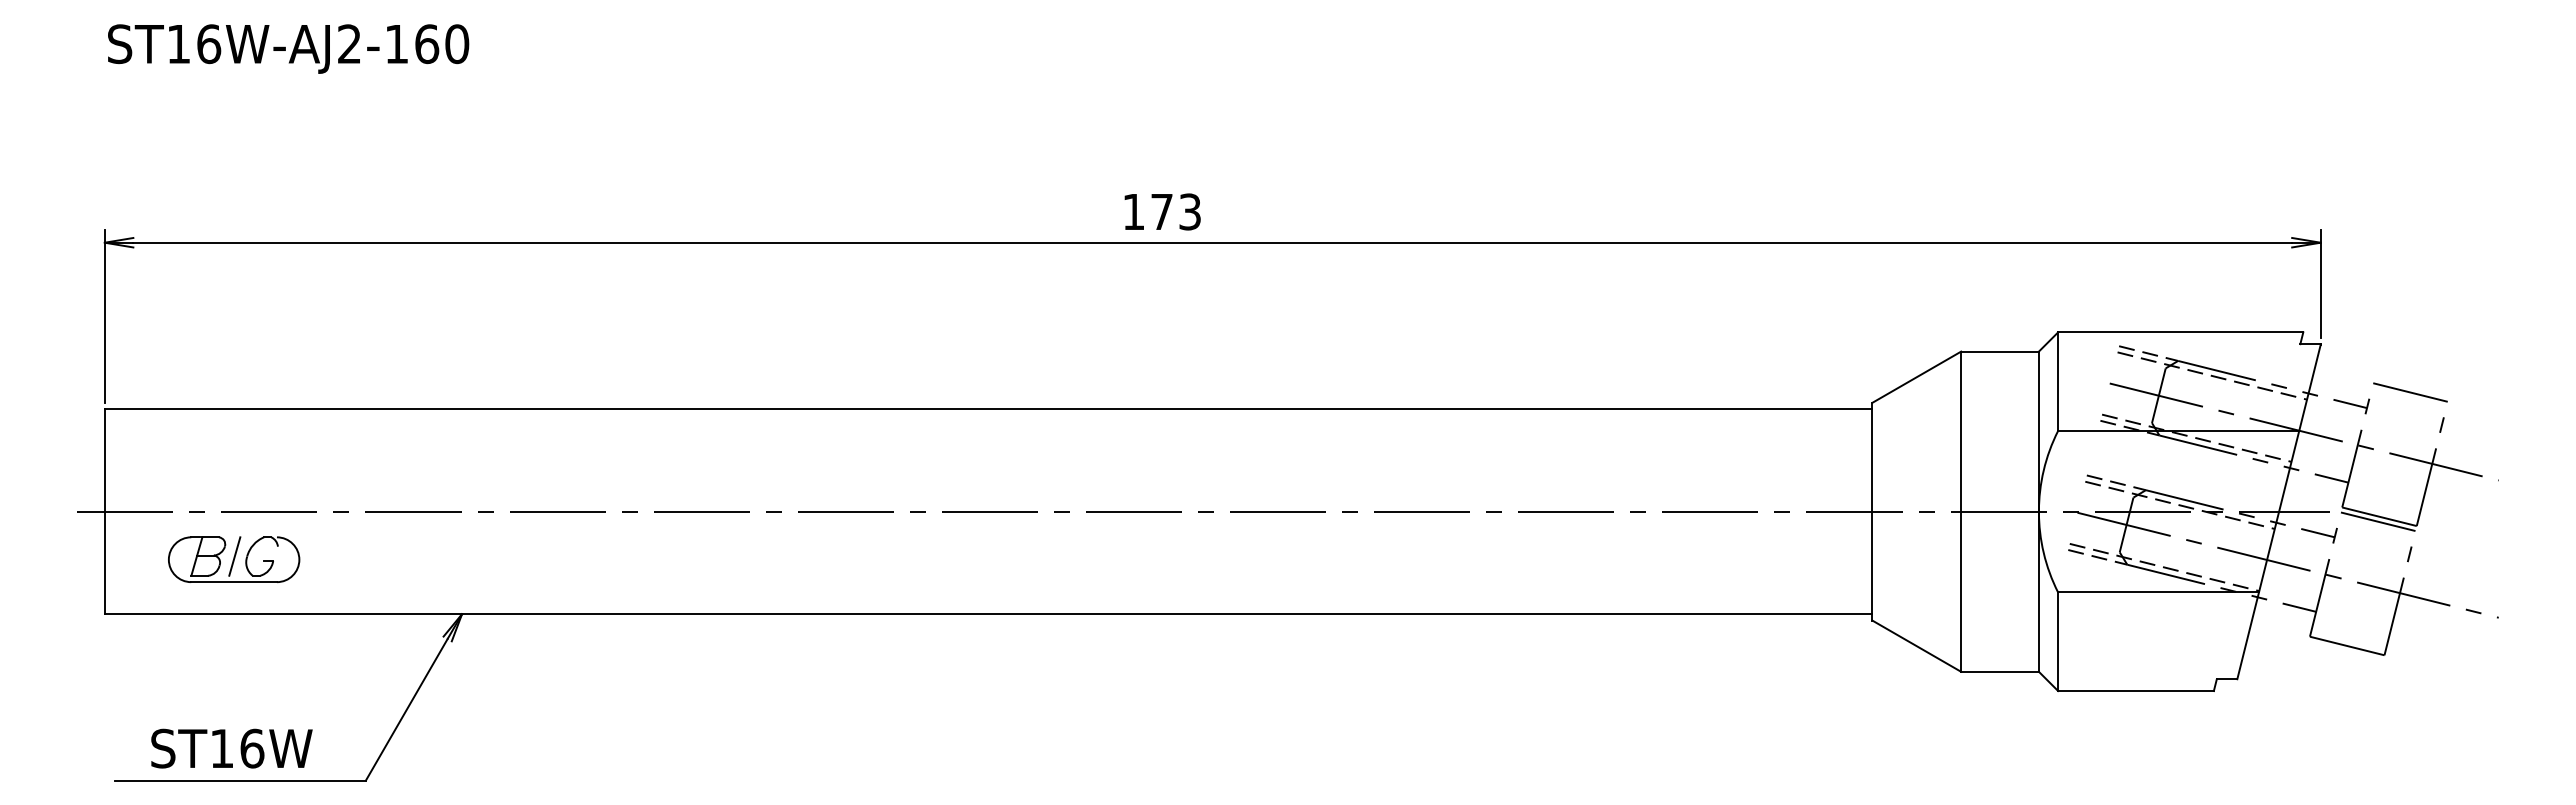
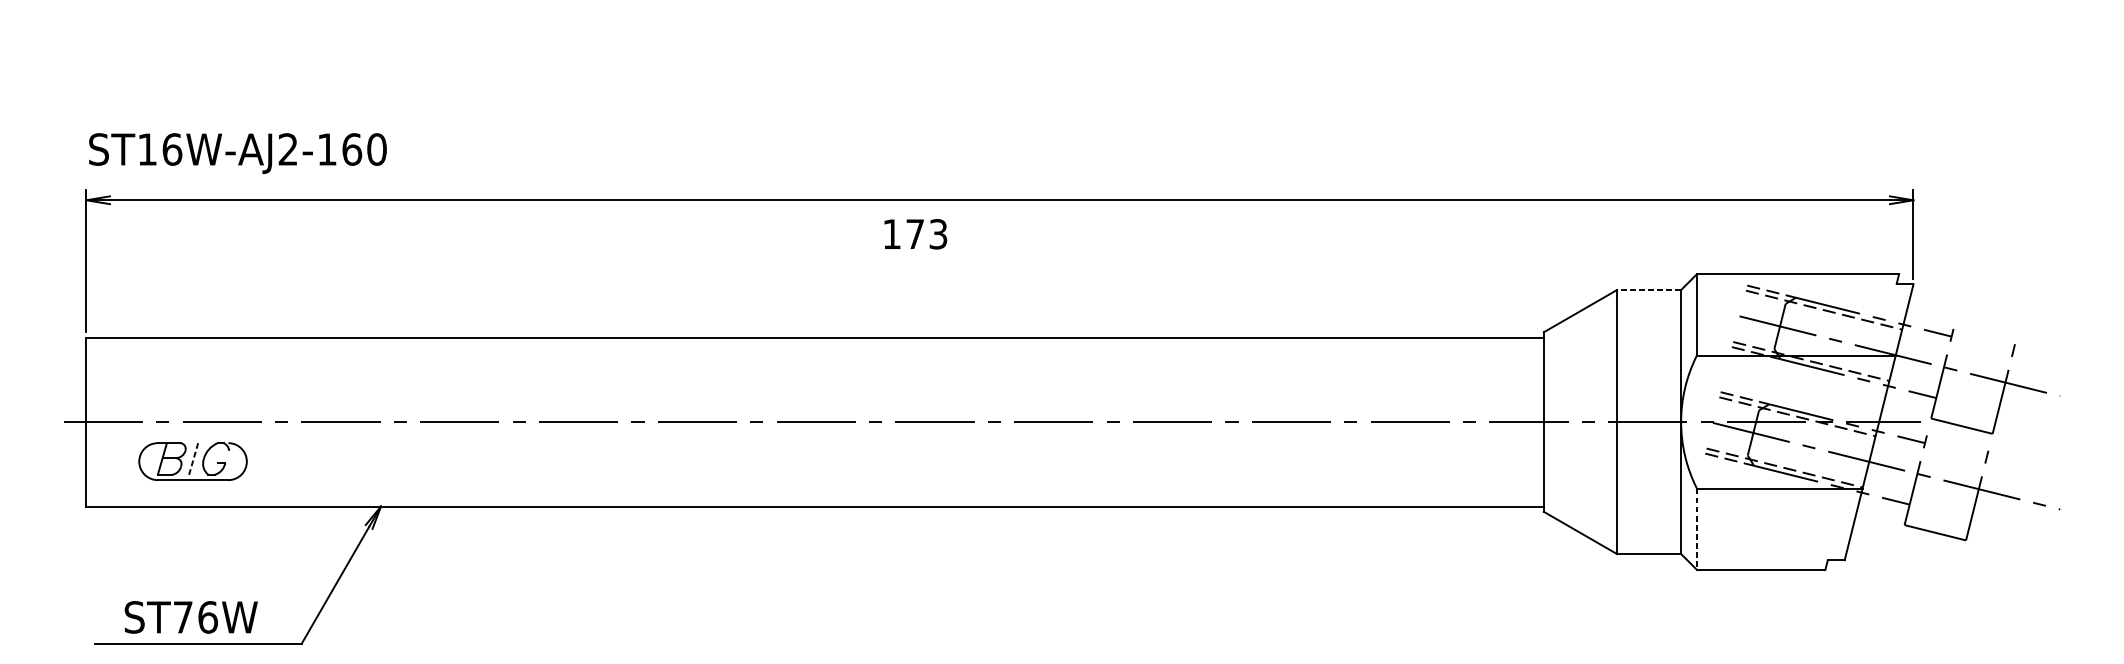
text: (288, 48) -> (237, 153), moved
text: (1162, 211) -> (915, 233), moved
line: (2000, 351) -> (1649, 289), solid -> dashed
line: (2410, 392) -> (1987, 323), removed
line: (2377, 521) -> (1960, 430), removed
line: (234, 556) -> (193, 458), solid -> dashed
line: (2058, 642) -> (1697, 529), solid -> dashed
text: (222, 748) -> (183, 617), ST16W -> ST76W

